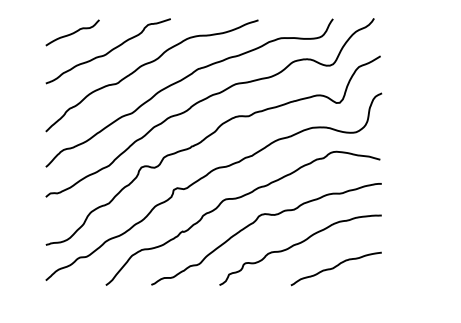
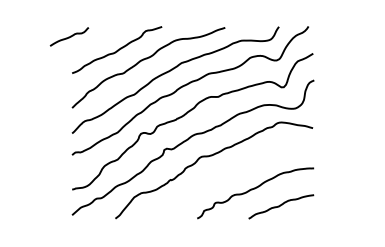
curve: (72, 32) -> (69, 36), moved
curve: (255, 222) -> (223, 173), removed

